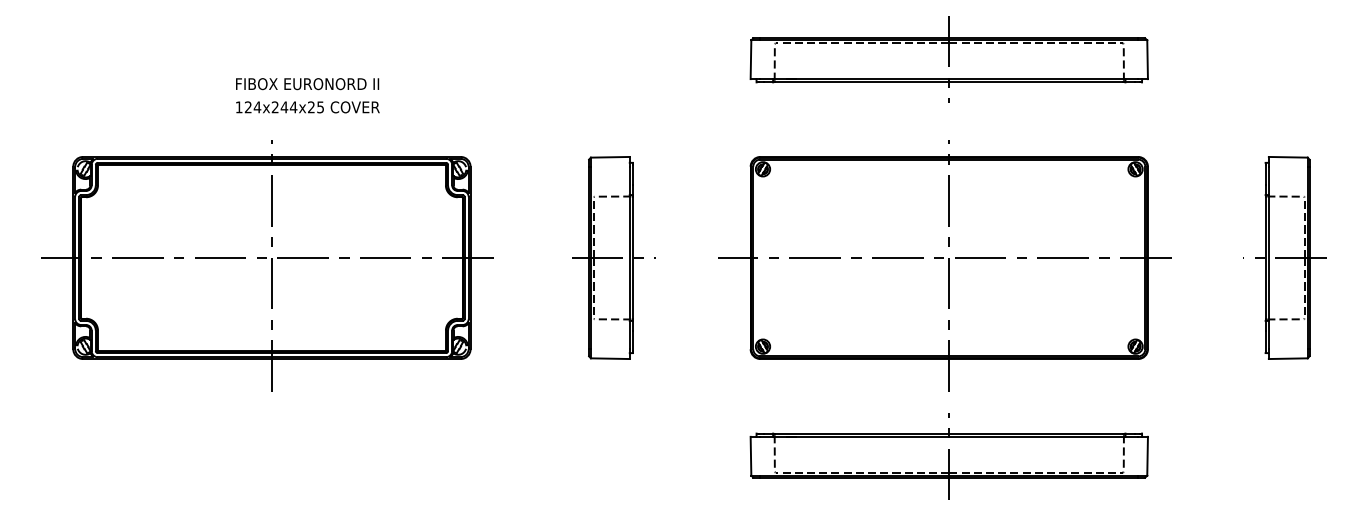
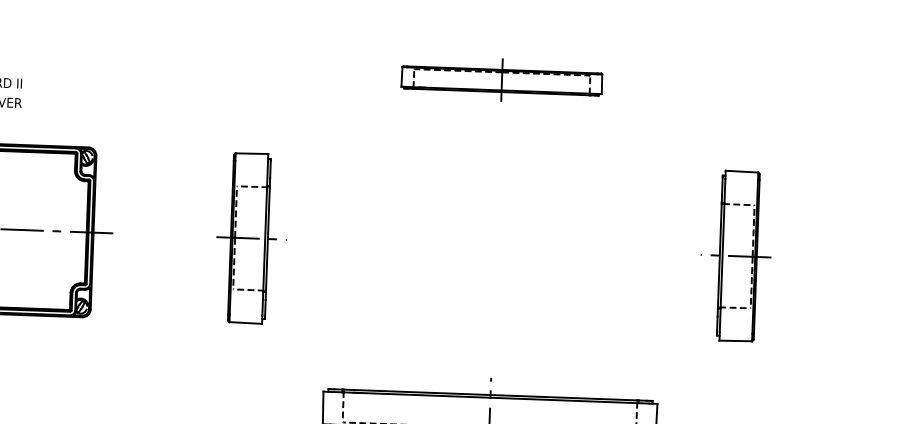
part: (948, 59) -> (501, 80), size x0.6
part: (613, 257) -> (251, 238), moved
part: (1284, 257) -> (735, 255), moved
part: (944, 265) -> (491, 253), removed

